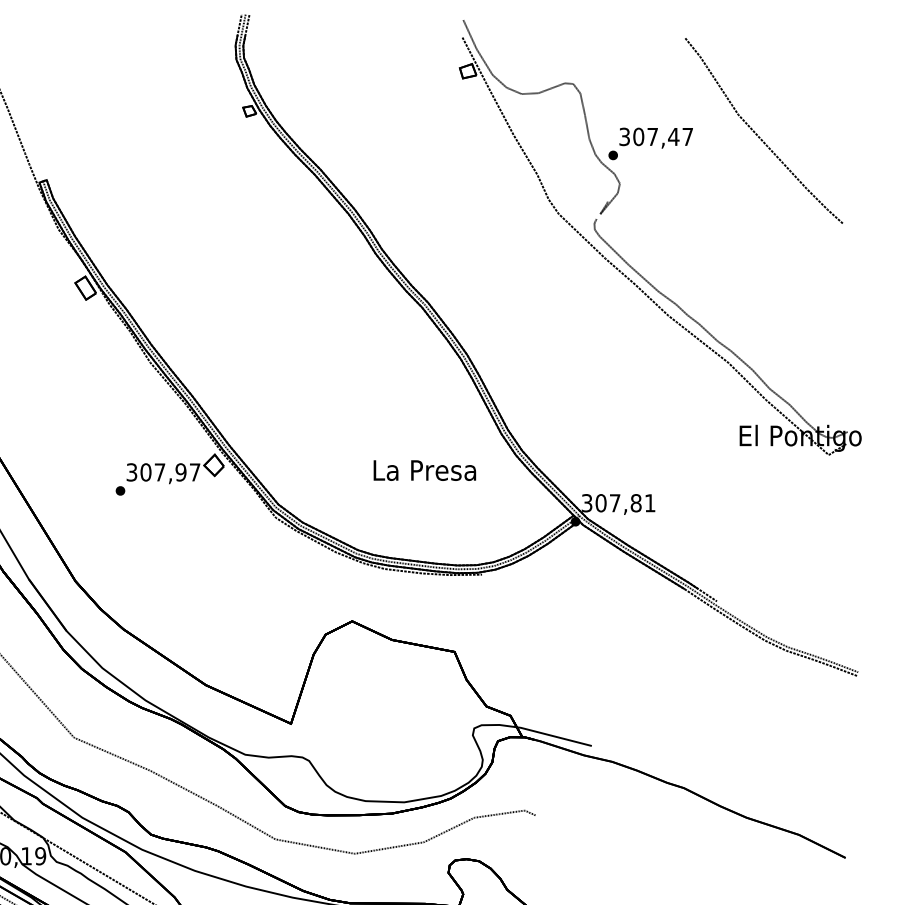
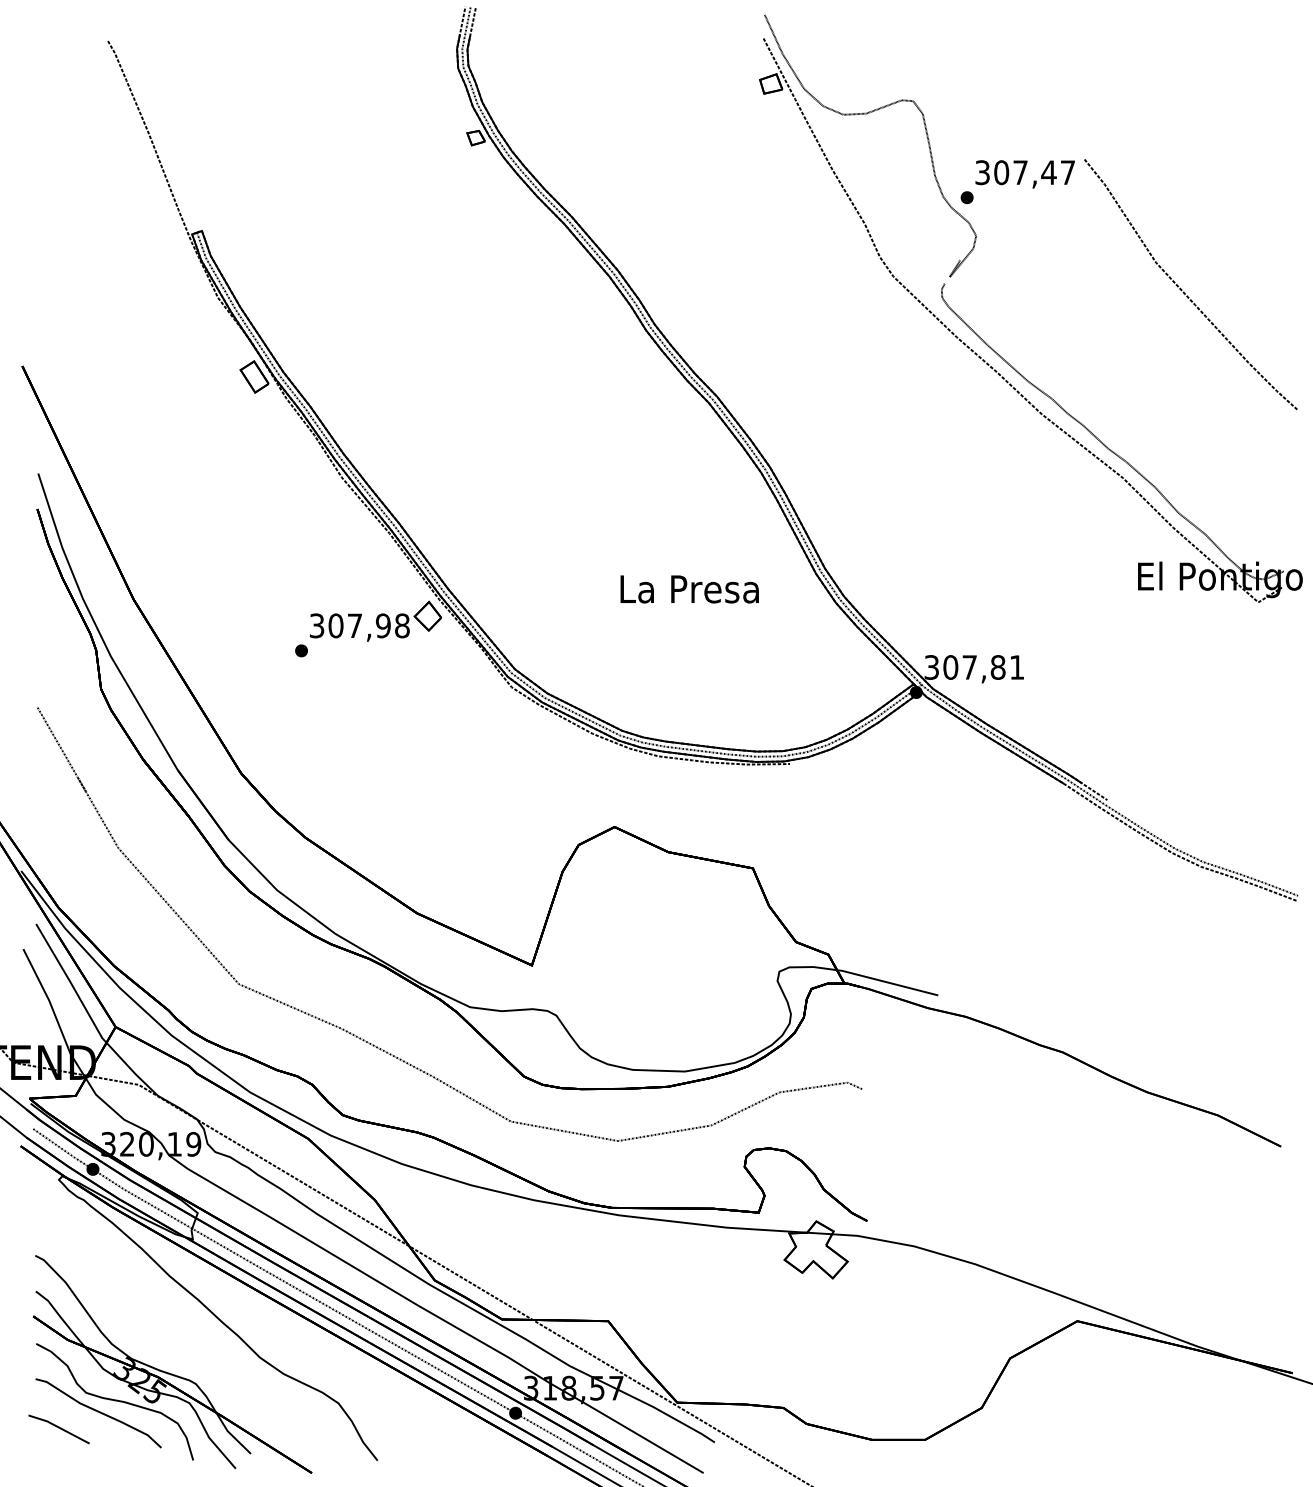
curve: (757, 134) -> (1182, 289), moved
text: (424, 470) -> (689, 589), moved
text: (195, 472) -> (402, 625), 307,97 -> 307,98

